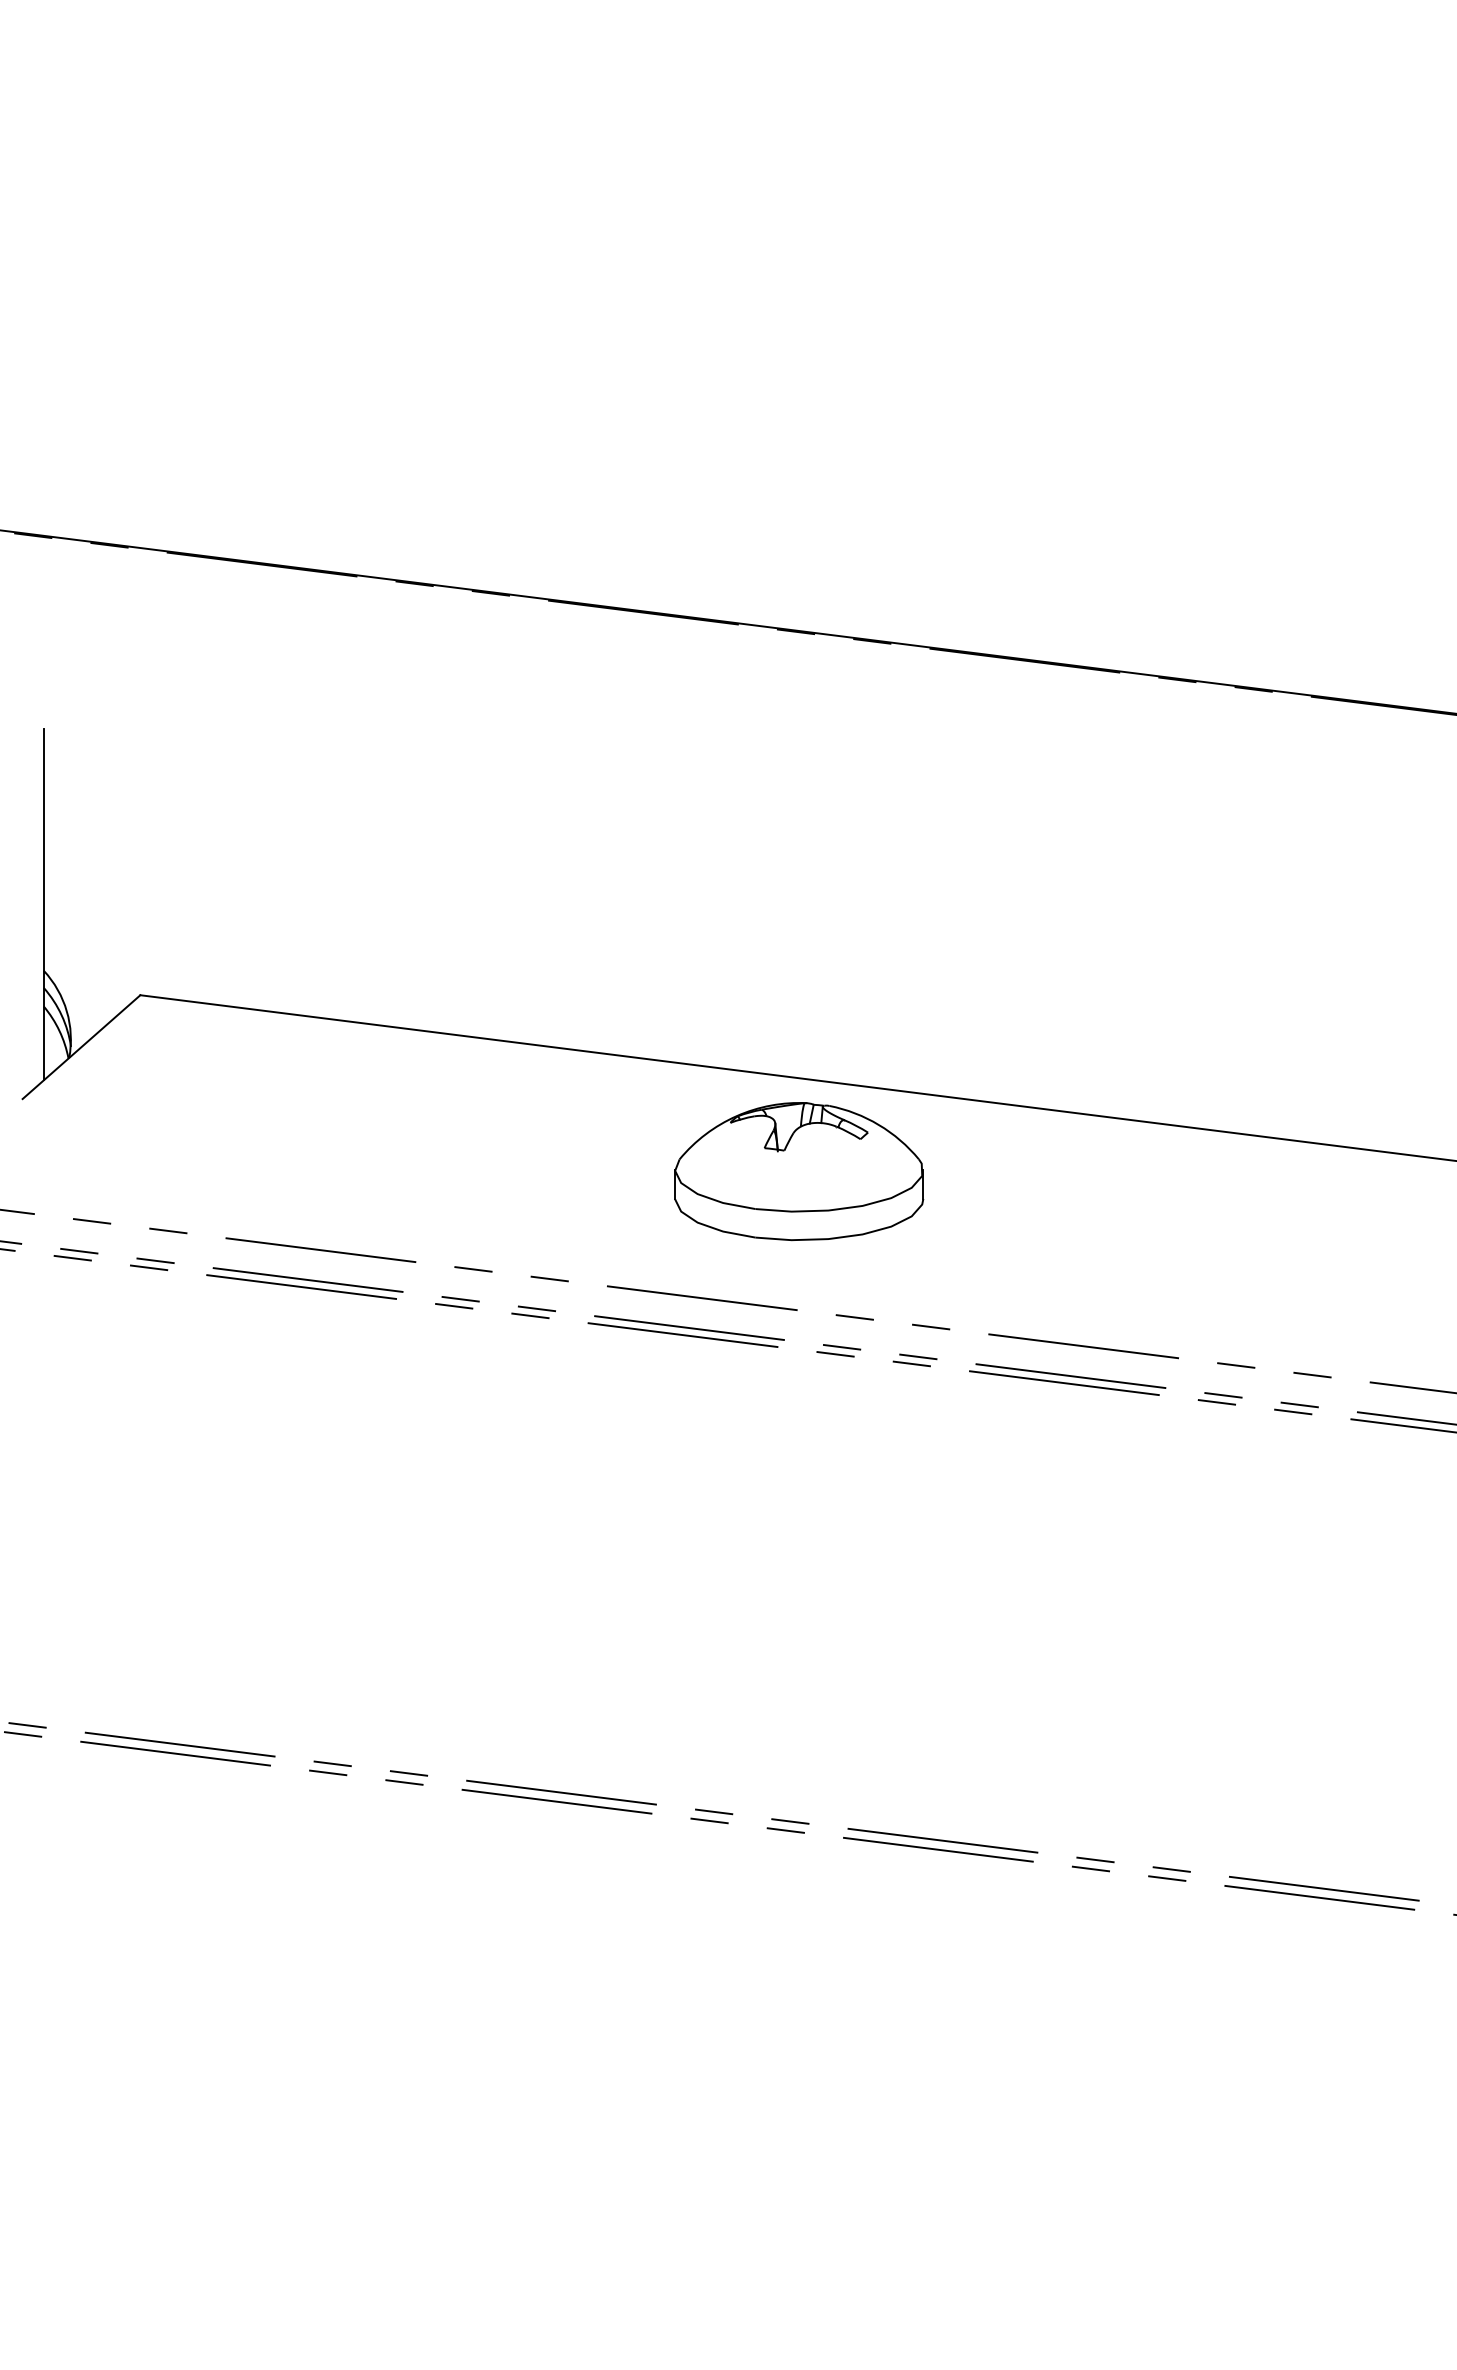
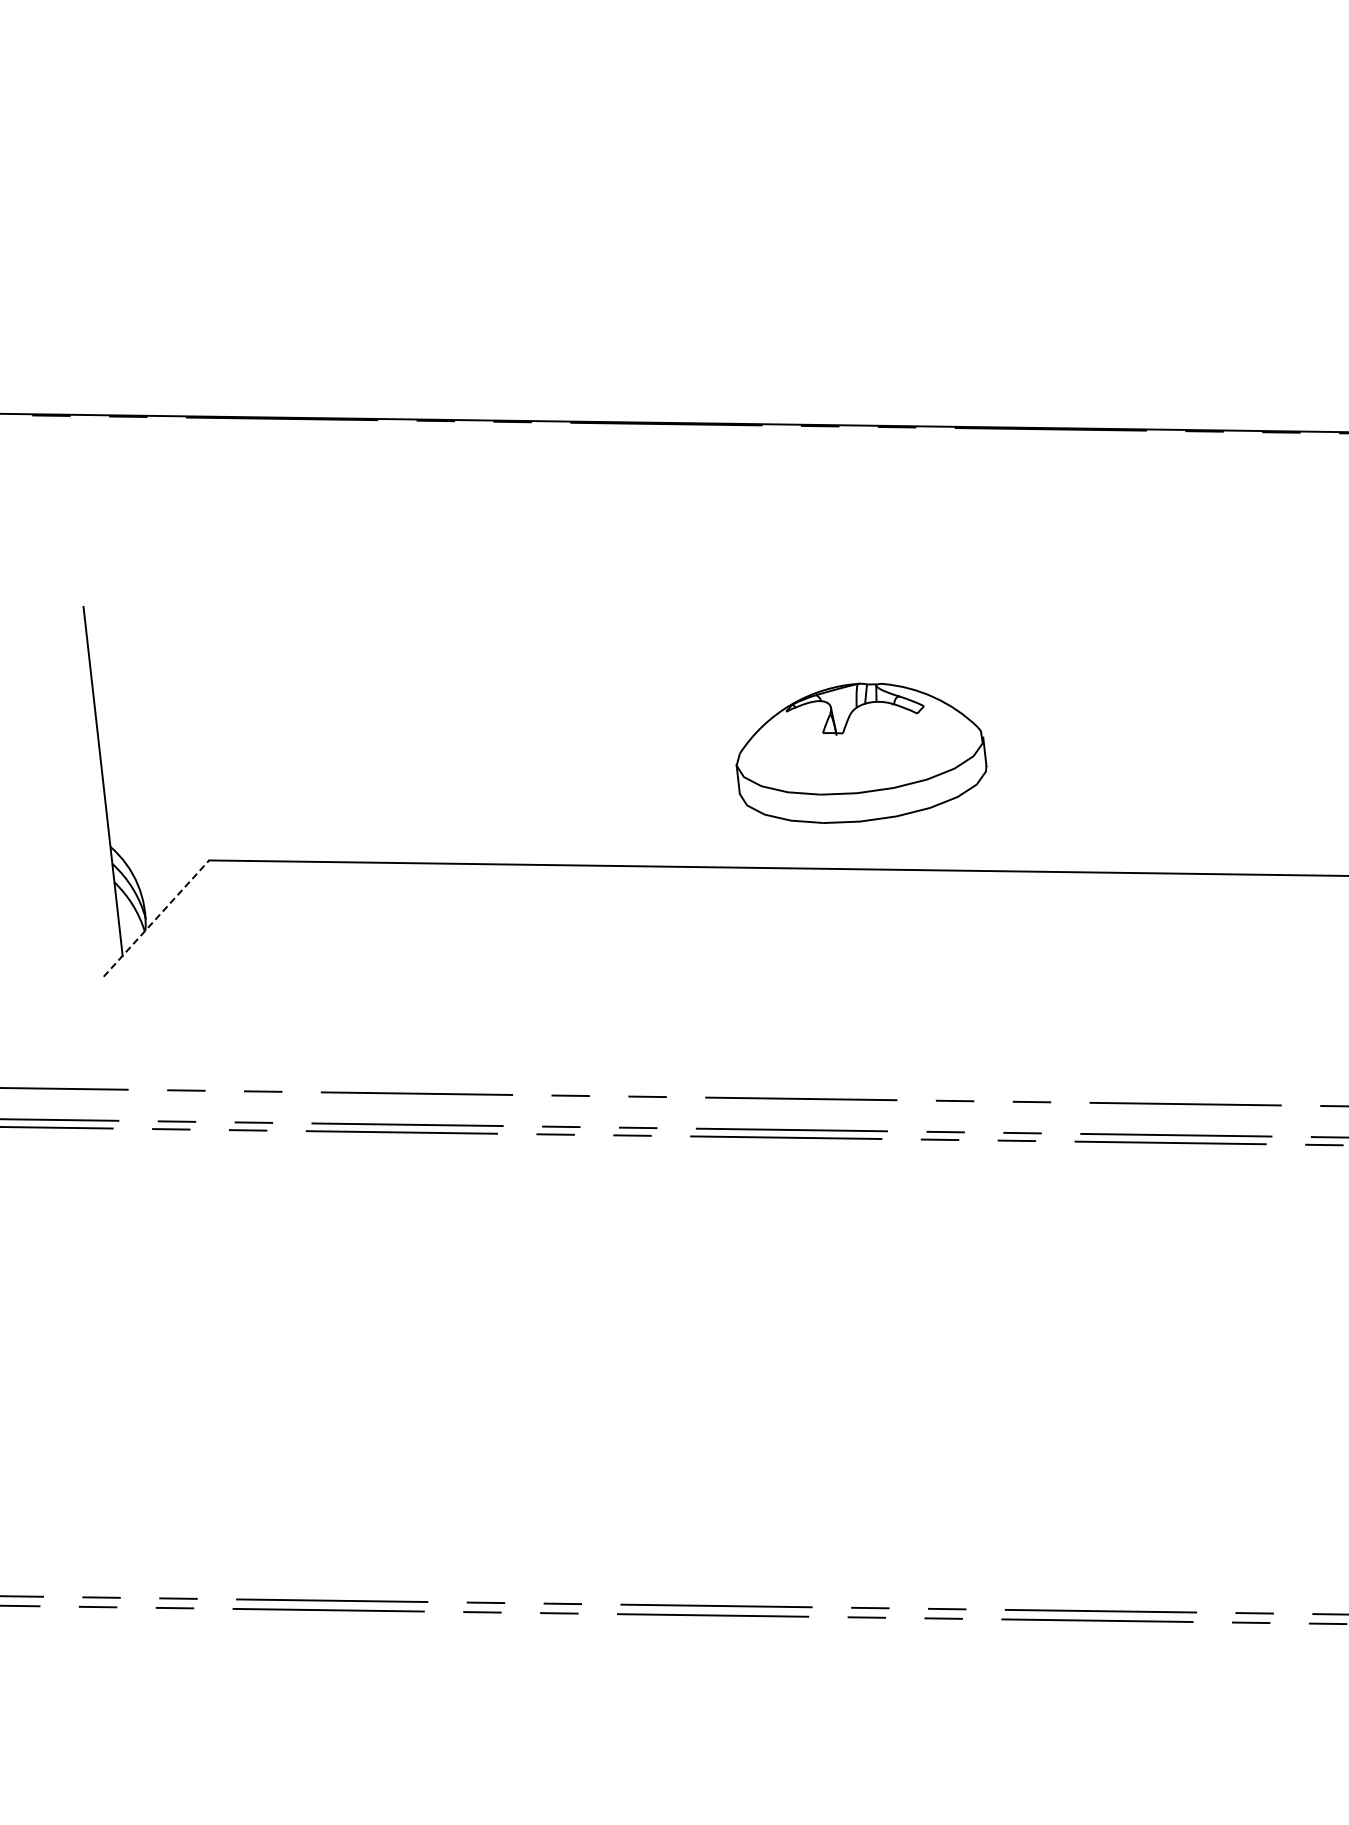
line: (81, 1046) -> (156, 917), solid -> dashed
part: (799, 1171) -> (860, 752), moved

